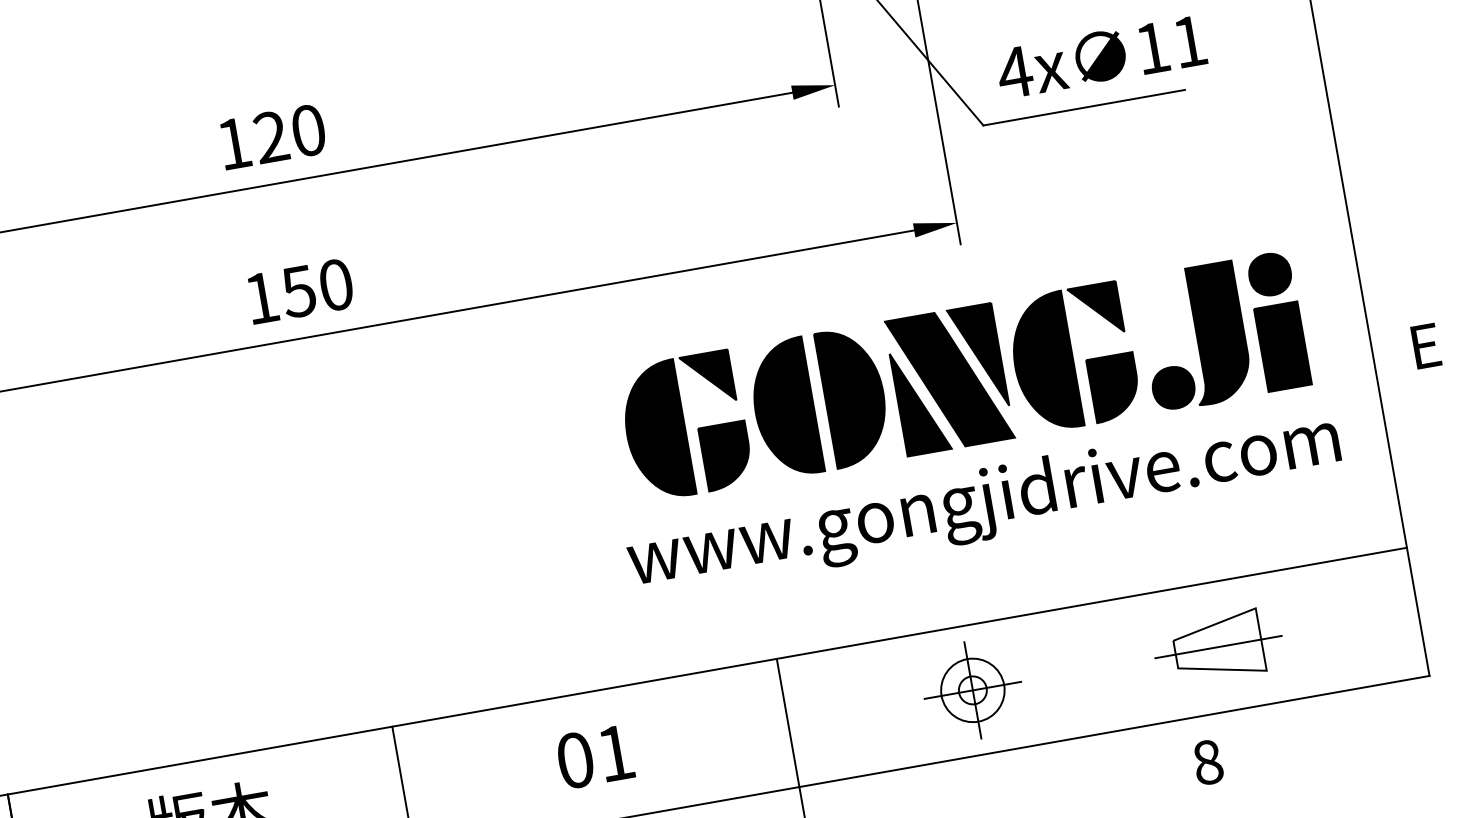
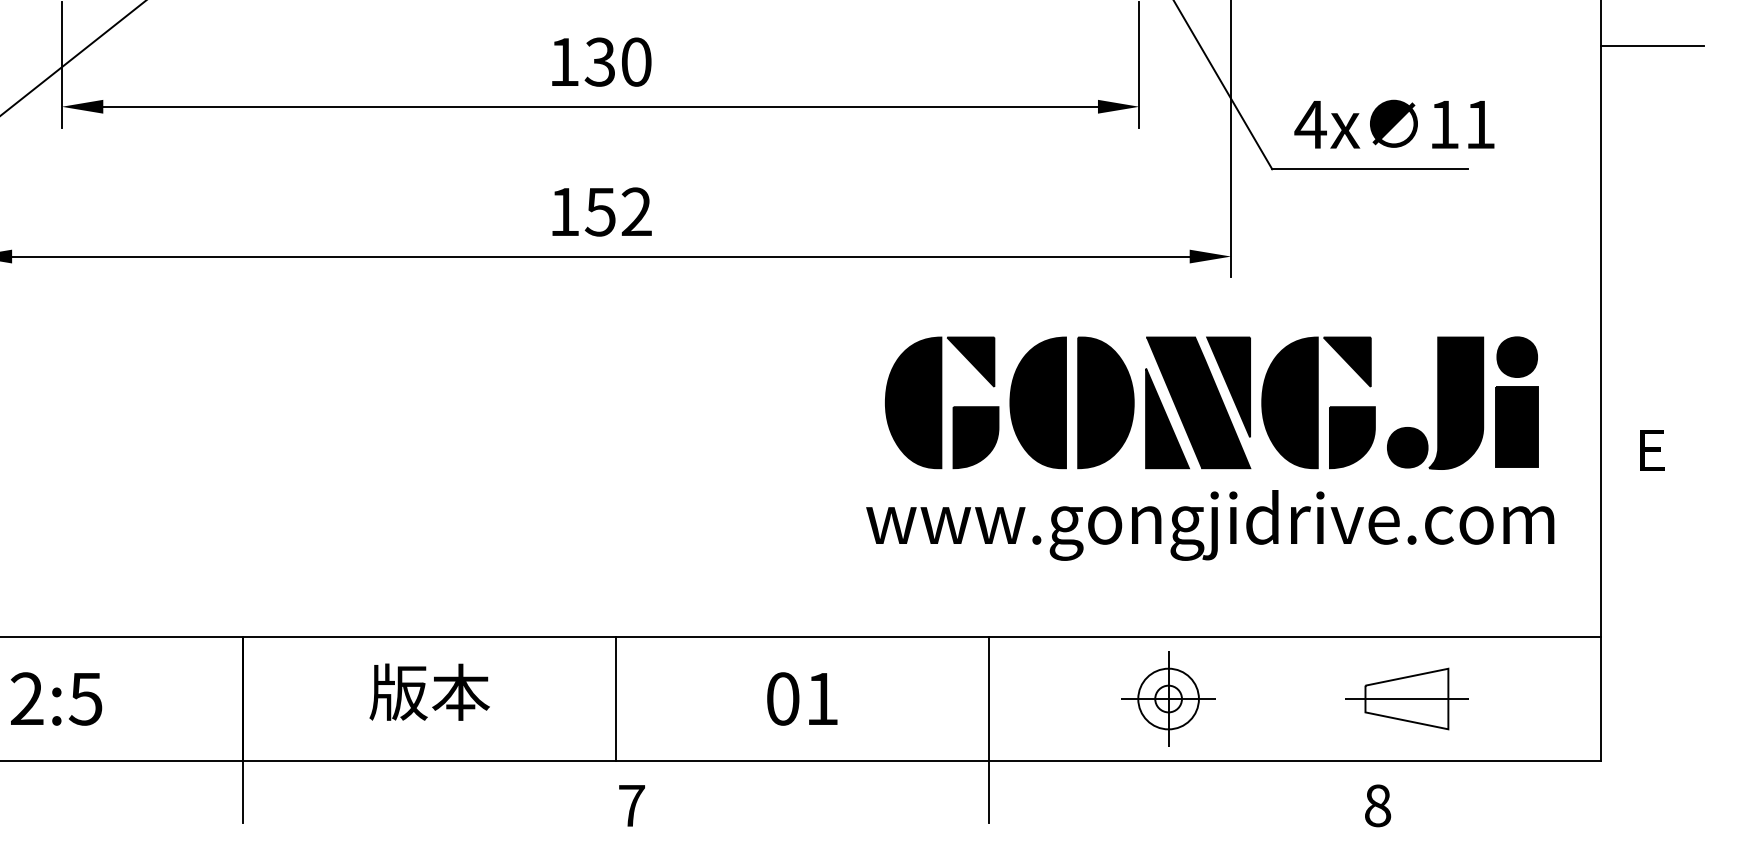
text: (270, 137) -> (599, 62), 120 -> 130
text: (335, 284) -> (636, 211), 150 -> 152

